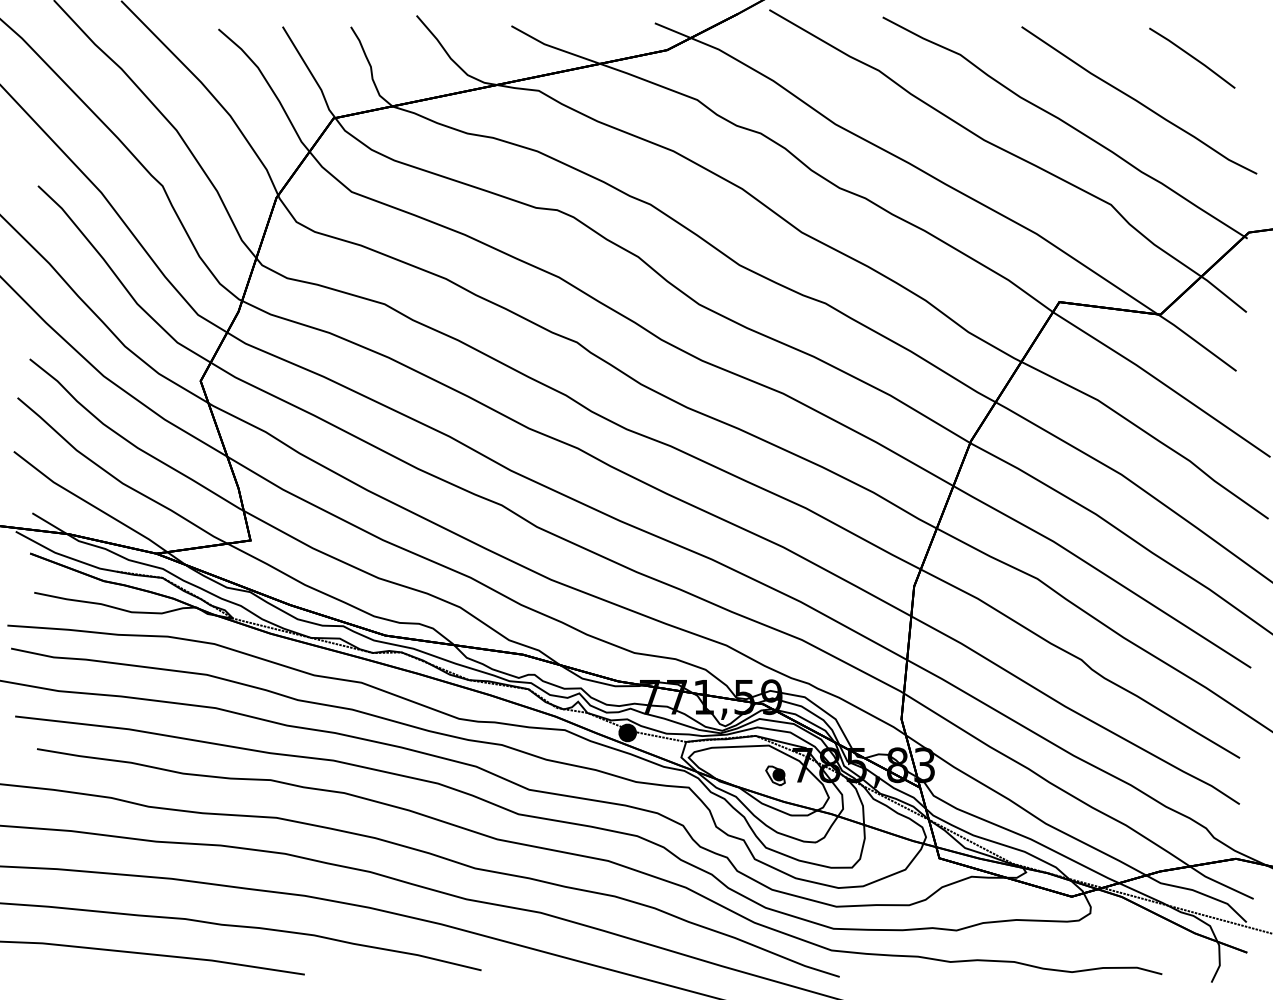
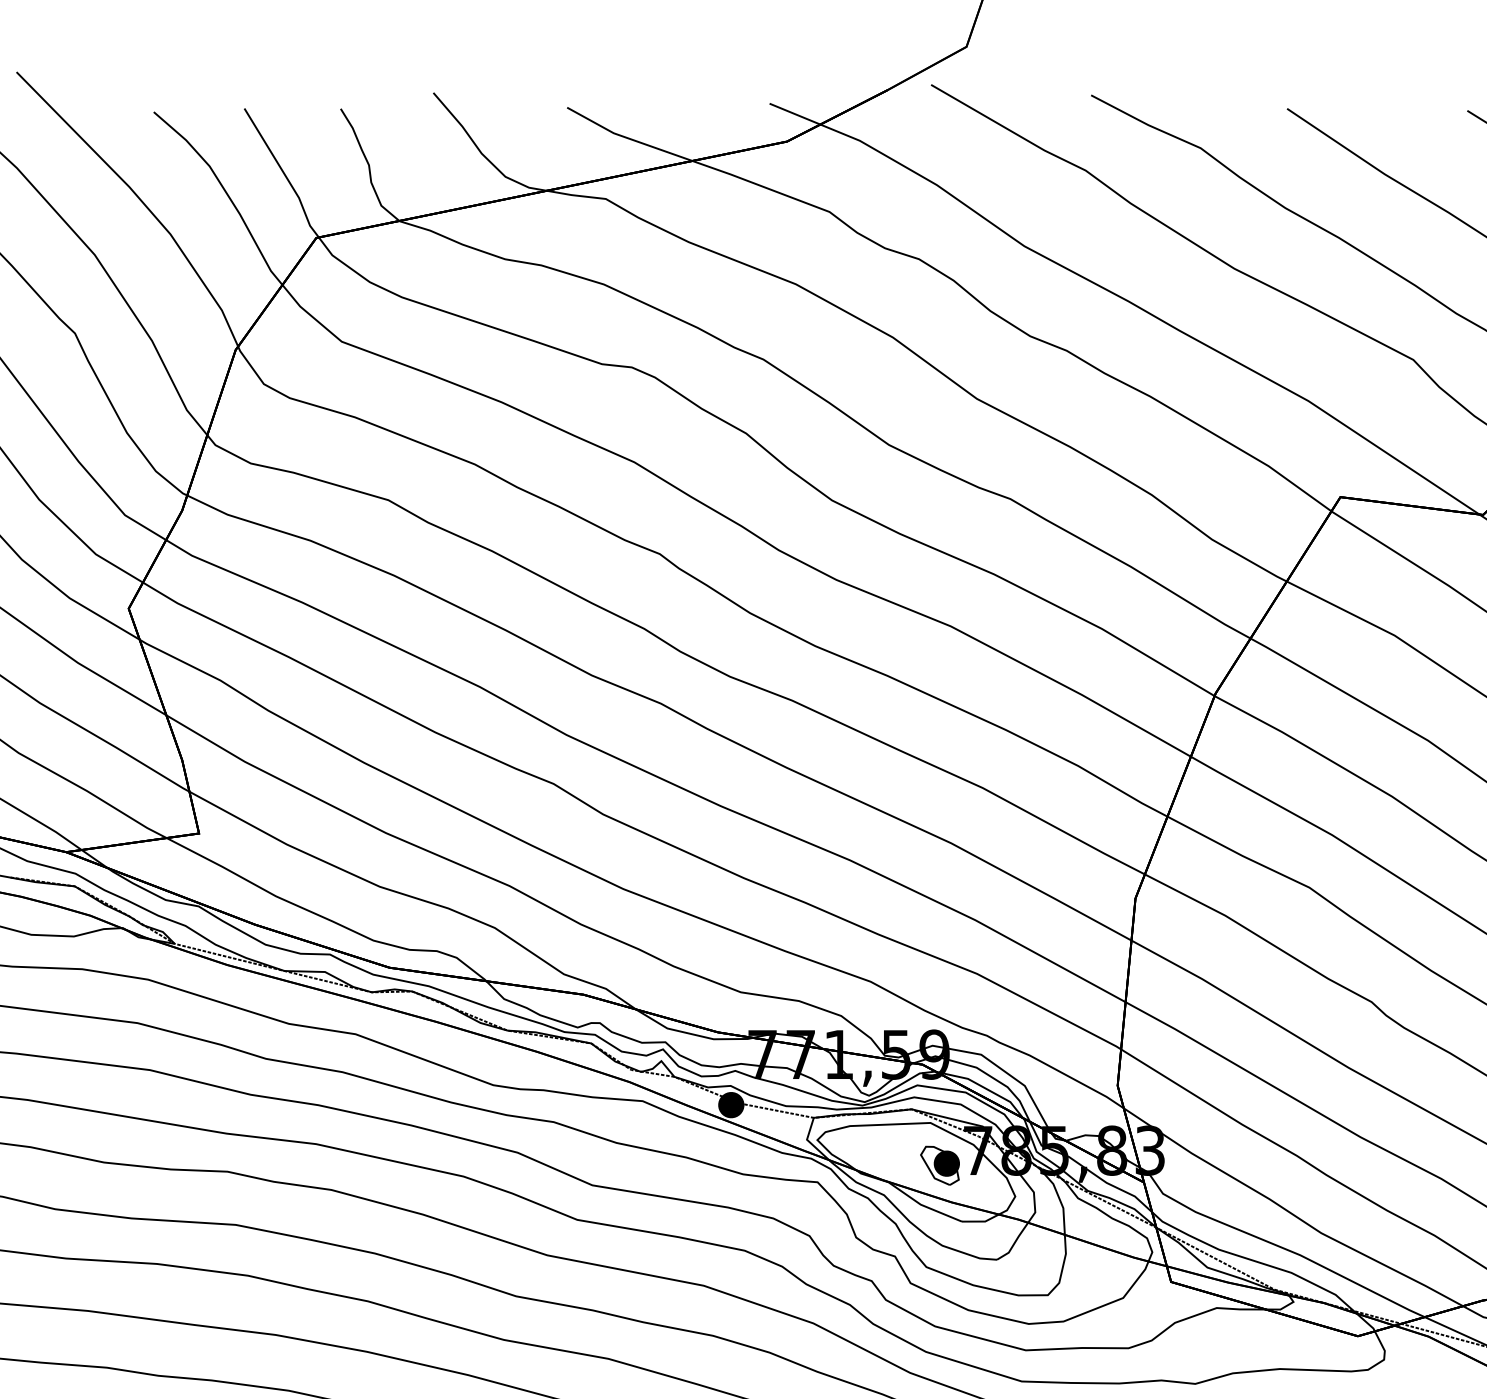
part: (775, 775) -> (939, 1165), size x1.43

